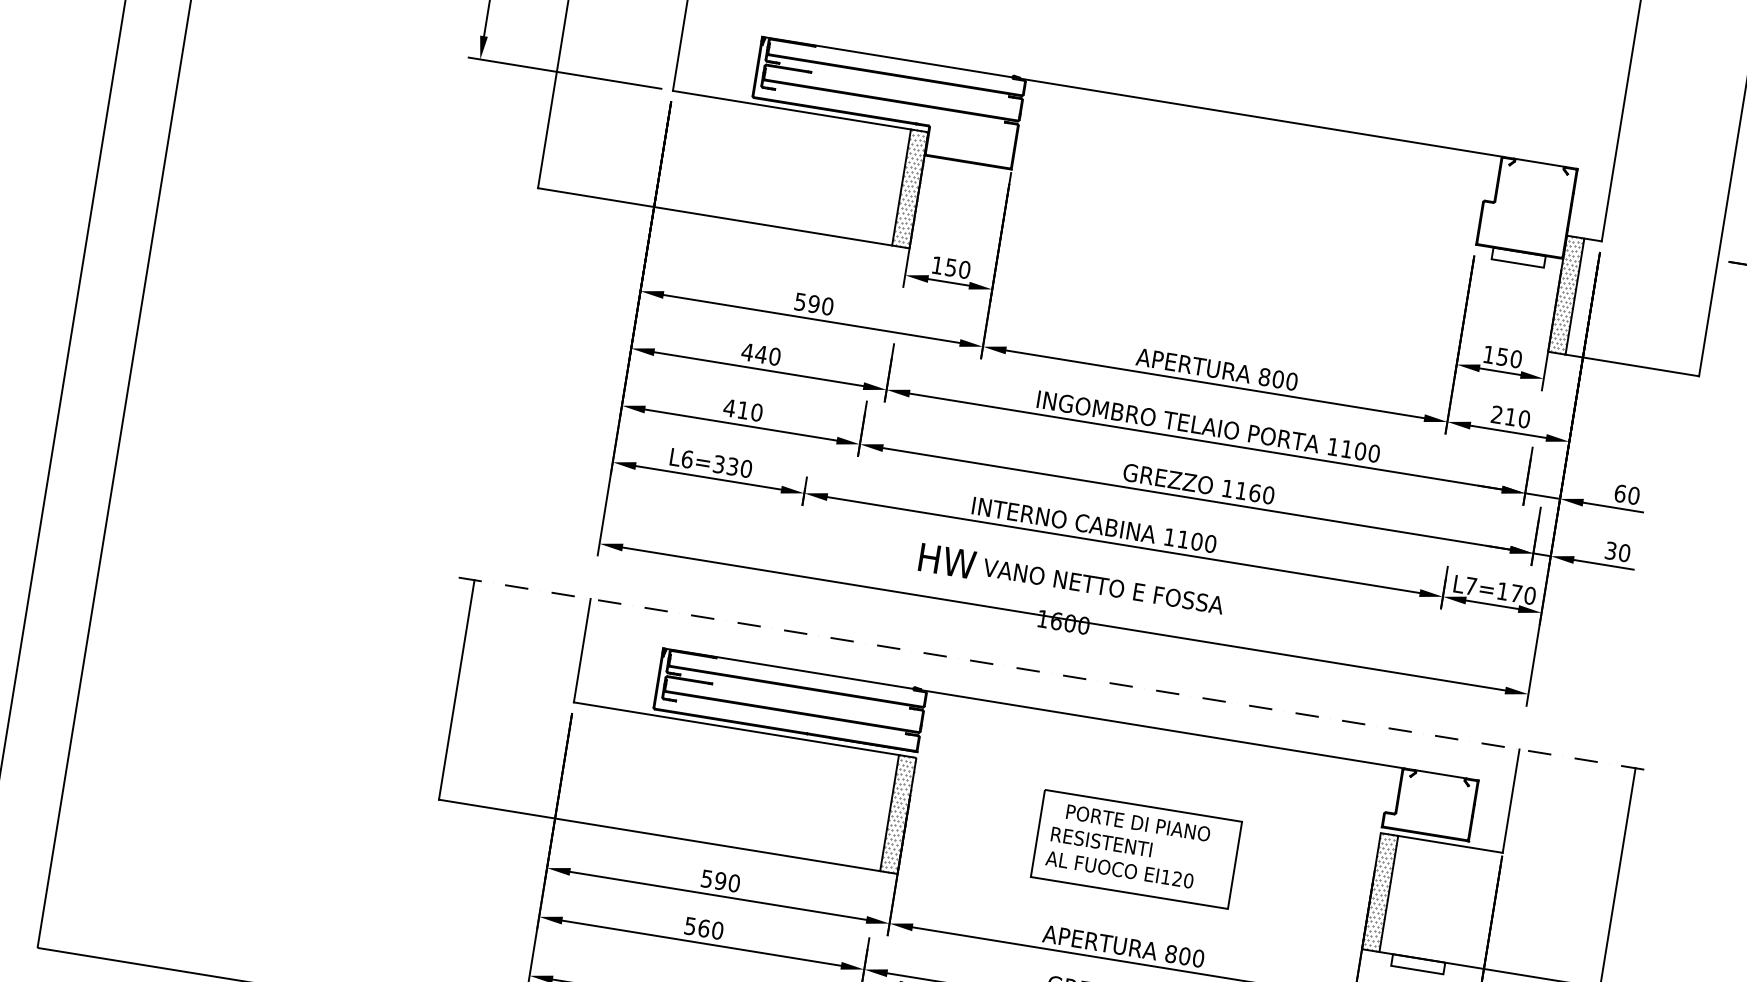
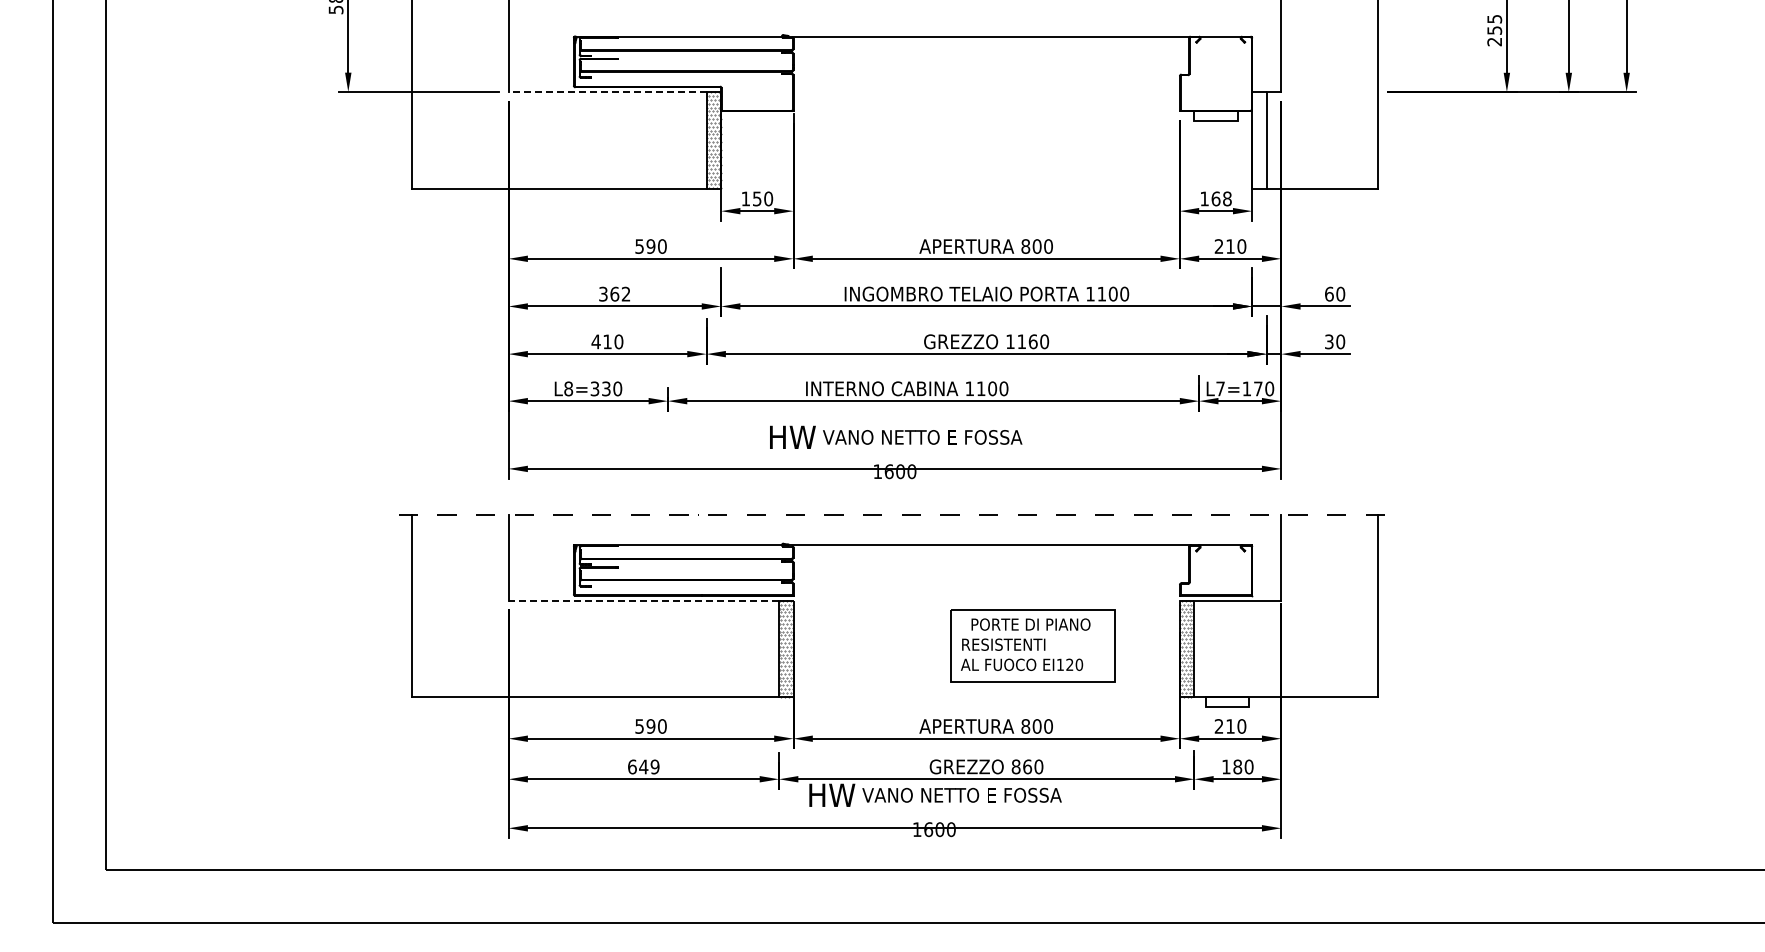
line: (791, 110) -> (607, 92), solid -> dashed
hatch: (1565, 295) -> (1258, 140), removed
text: (761, 353) -> (614, 293), 440 -> 362
text: (1509, 357) -> (1221, 198), 150 -> 168
text: (687, 458) -> (568, 388), L6=330 -> L8=330
line: (736, 728) -> (643, 600), solid -> dashed
part: (1136, 848) -> (1032, 645), moved
text: (703, 927) -> (643, 766), 560 -> 649

